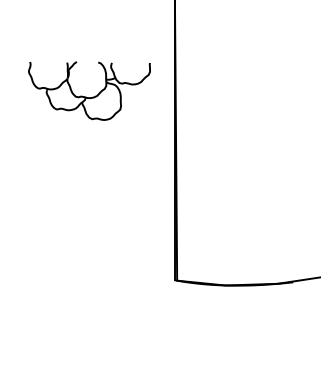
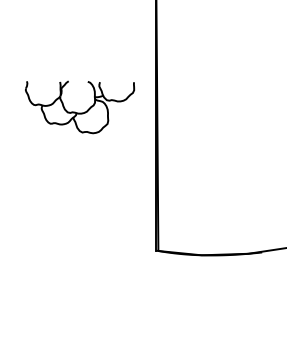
part: (86, 96) -> (77, 112), moved

